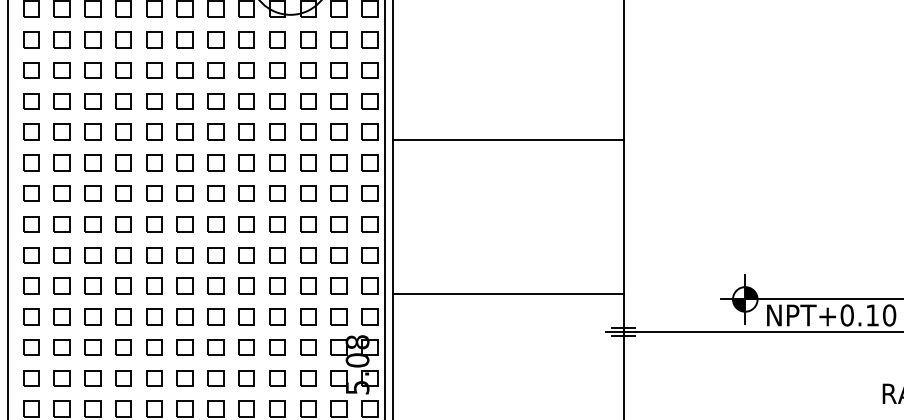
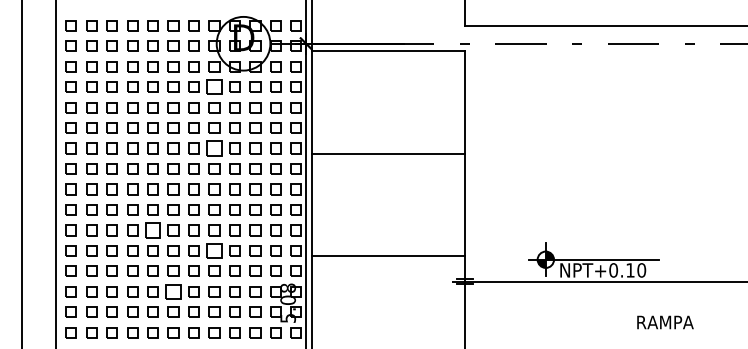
part: (246, 38) -> (214, 86), size x1.4
part: (246, 132) -> (214, 148), size x1.4
part: (153, 255) -> (152, 230), size x1.4
part: (246, 285) -> (214, 250), size x1.4
part: (185, 347) -> (173, 291), size x1.4

